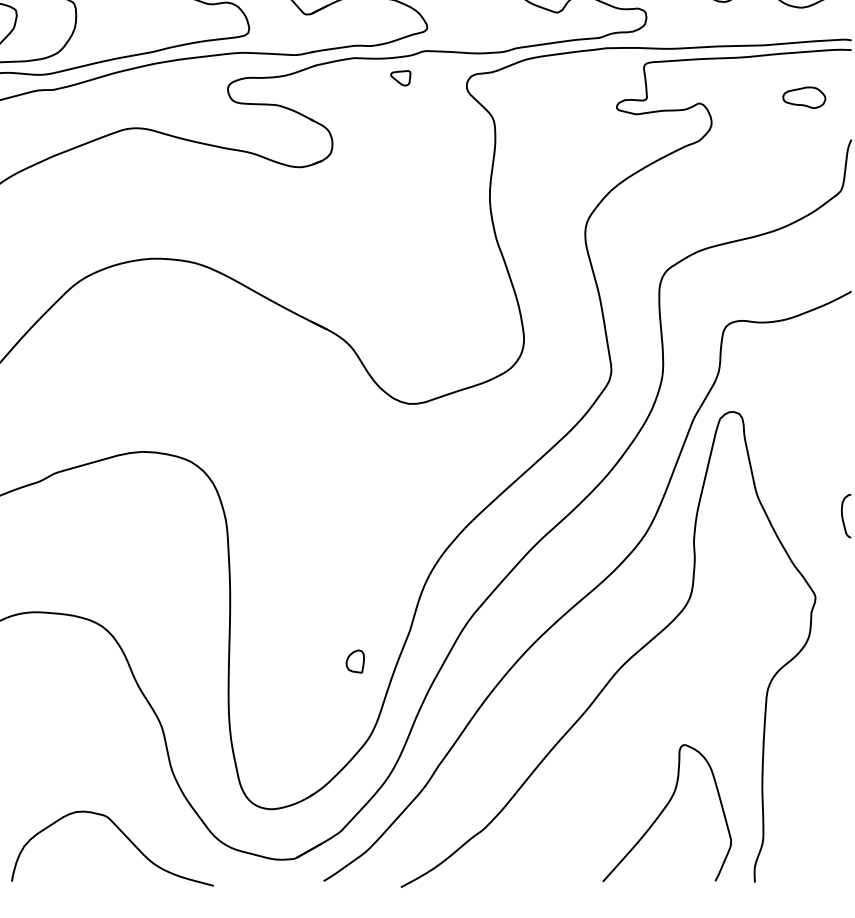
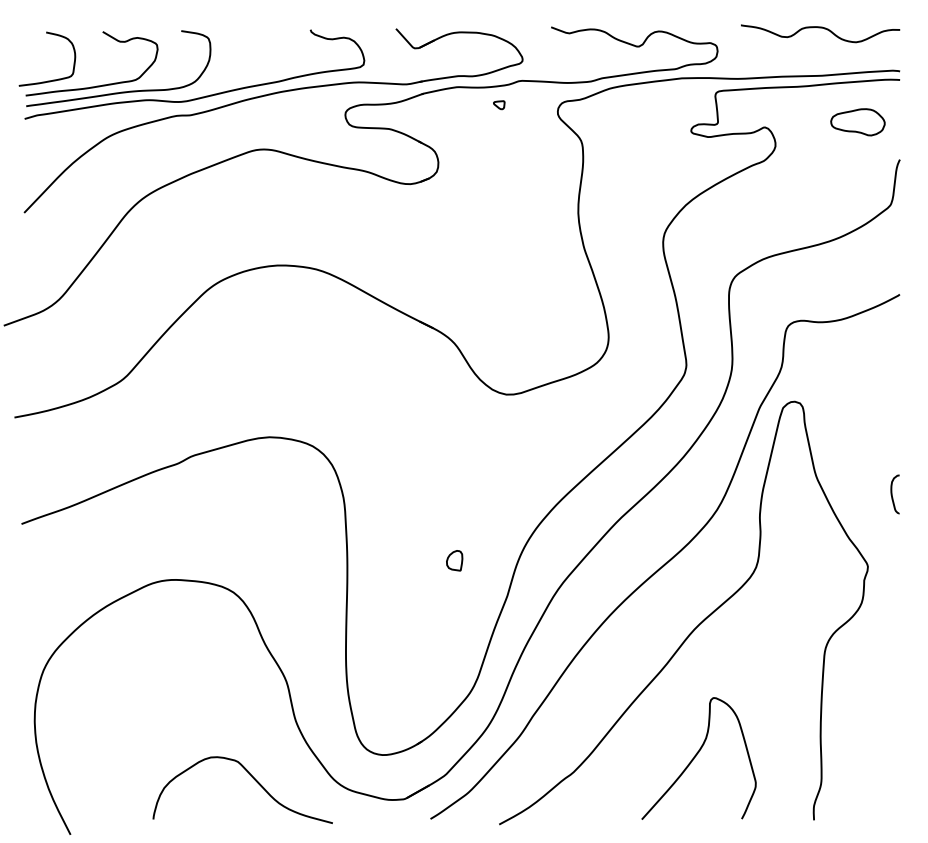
part: (401, 78) -> (499, 105), size x0.62
part: (803, 97) -> (857, 122), size x1.43
part: (355, 661) -> (454, 560), moved
curve: (664, 810) -> (696, 756), moved

